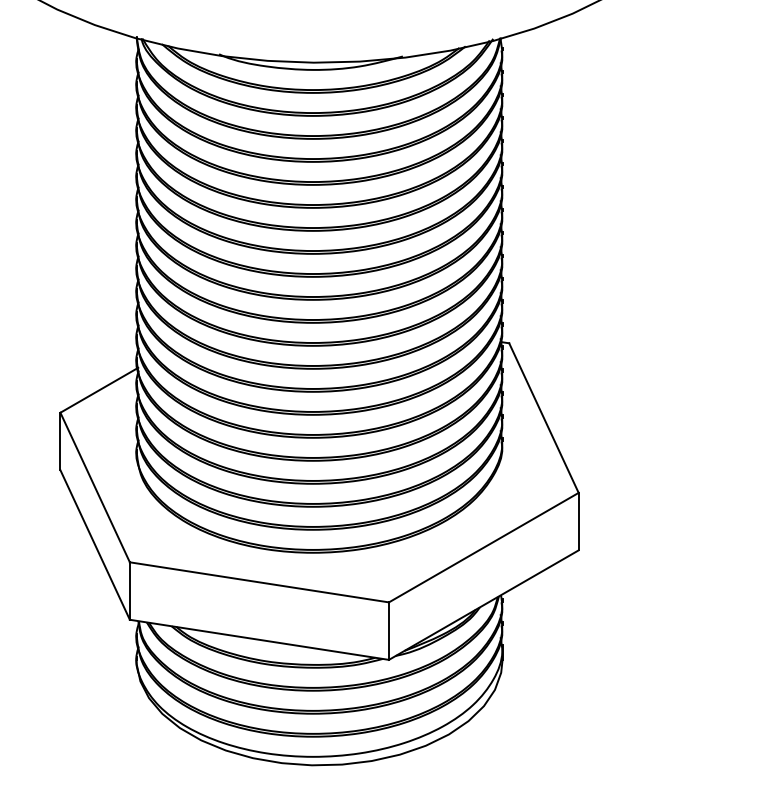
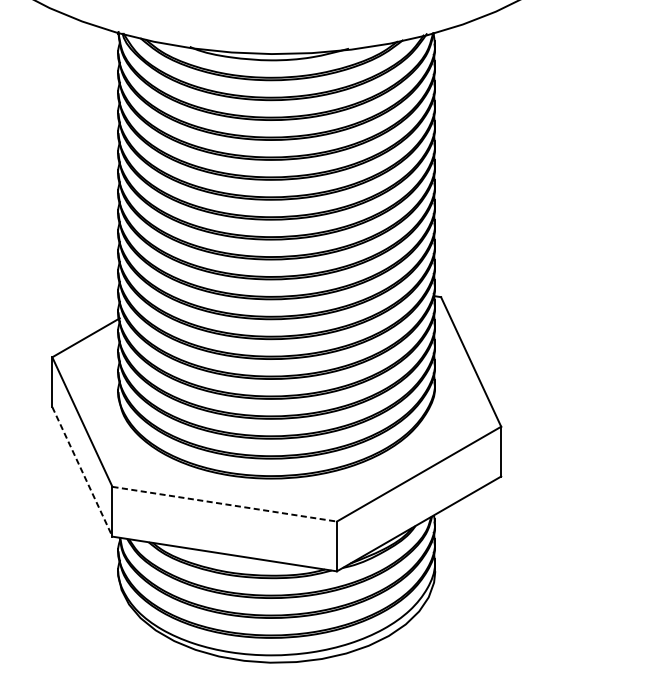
line: (95, 545) -> (82, 472), solid -> dashed
line: (259, 582) -> (224, 504), solid -> dashed

